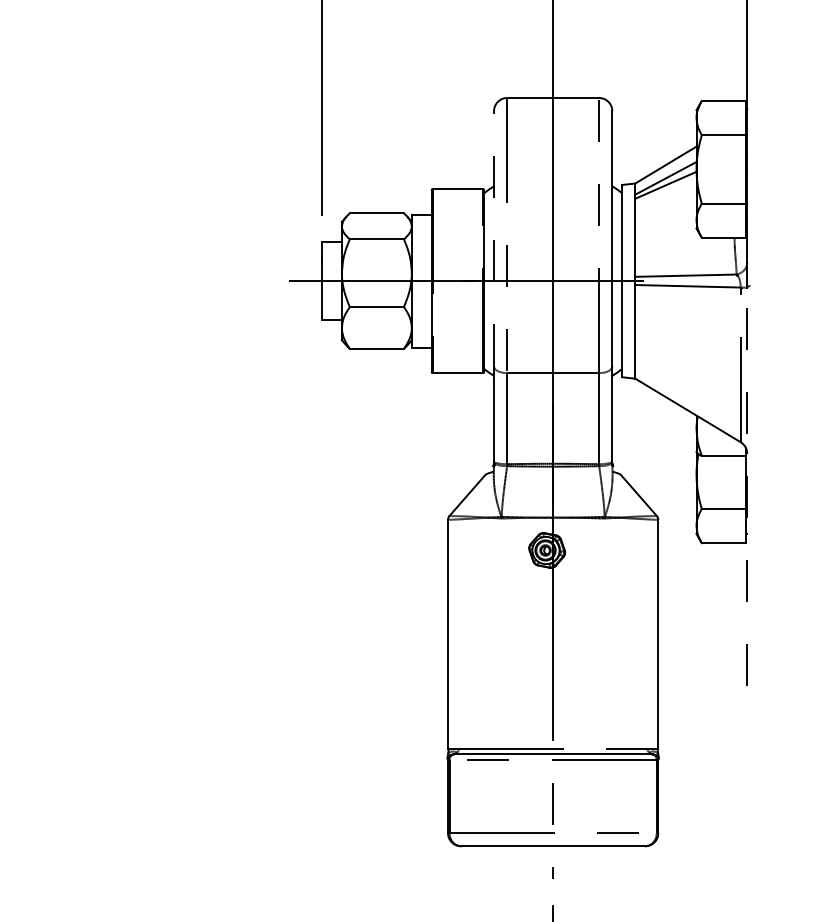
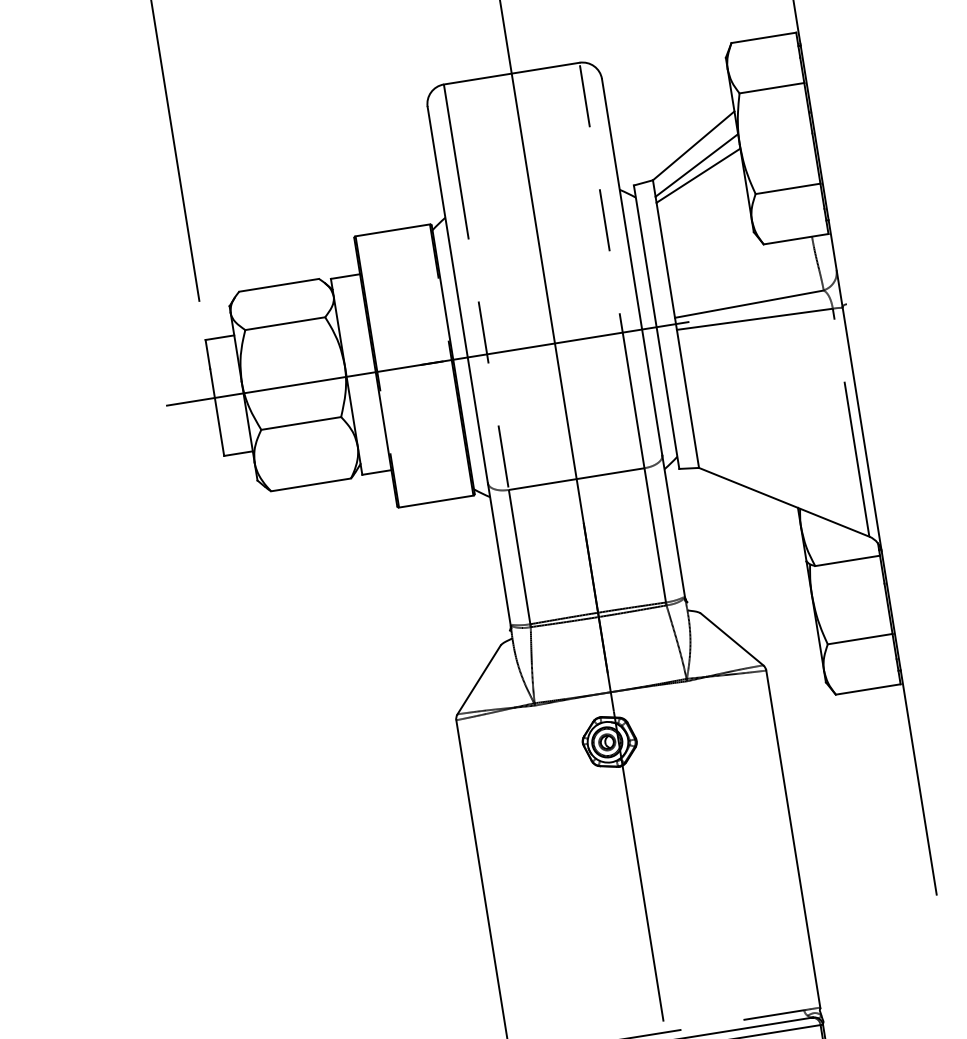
line: (494, 238) -> (458, 294), dashed -> solid
line: (747, 486) -> (889, 600), dashed -> solid

